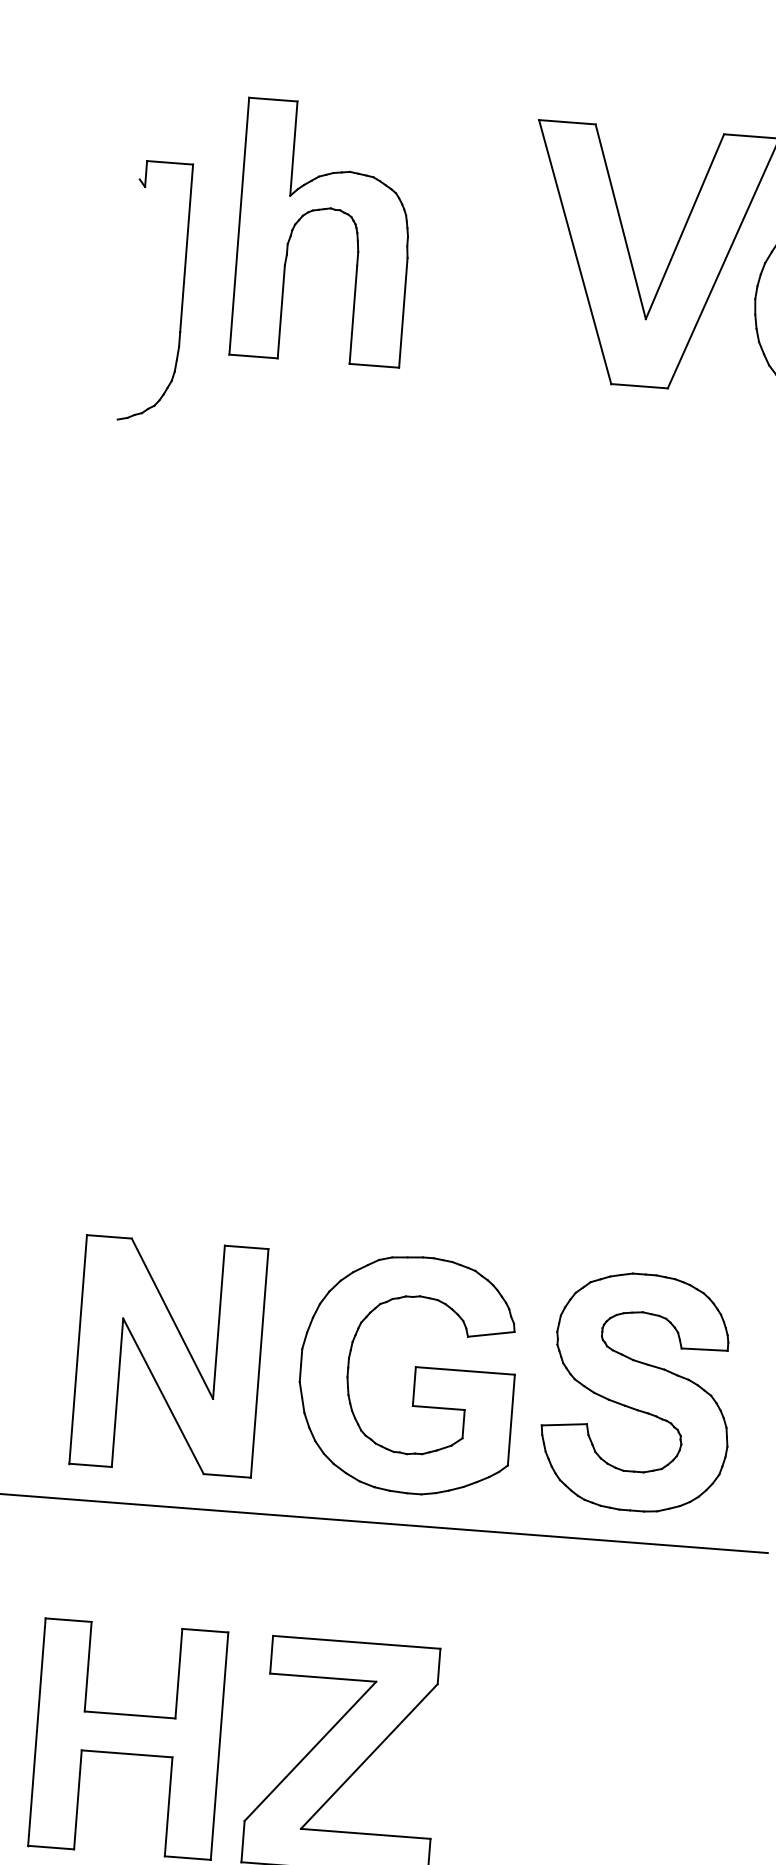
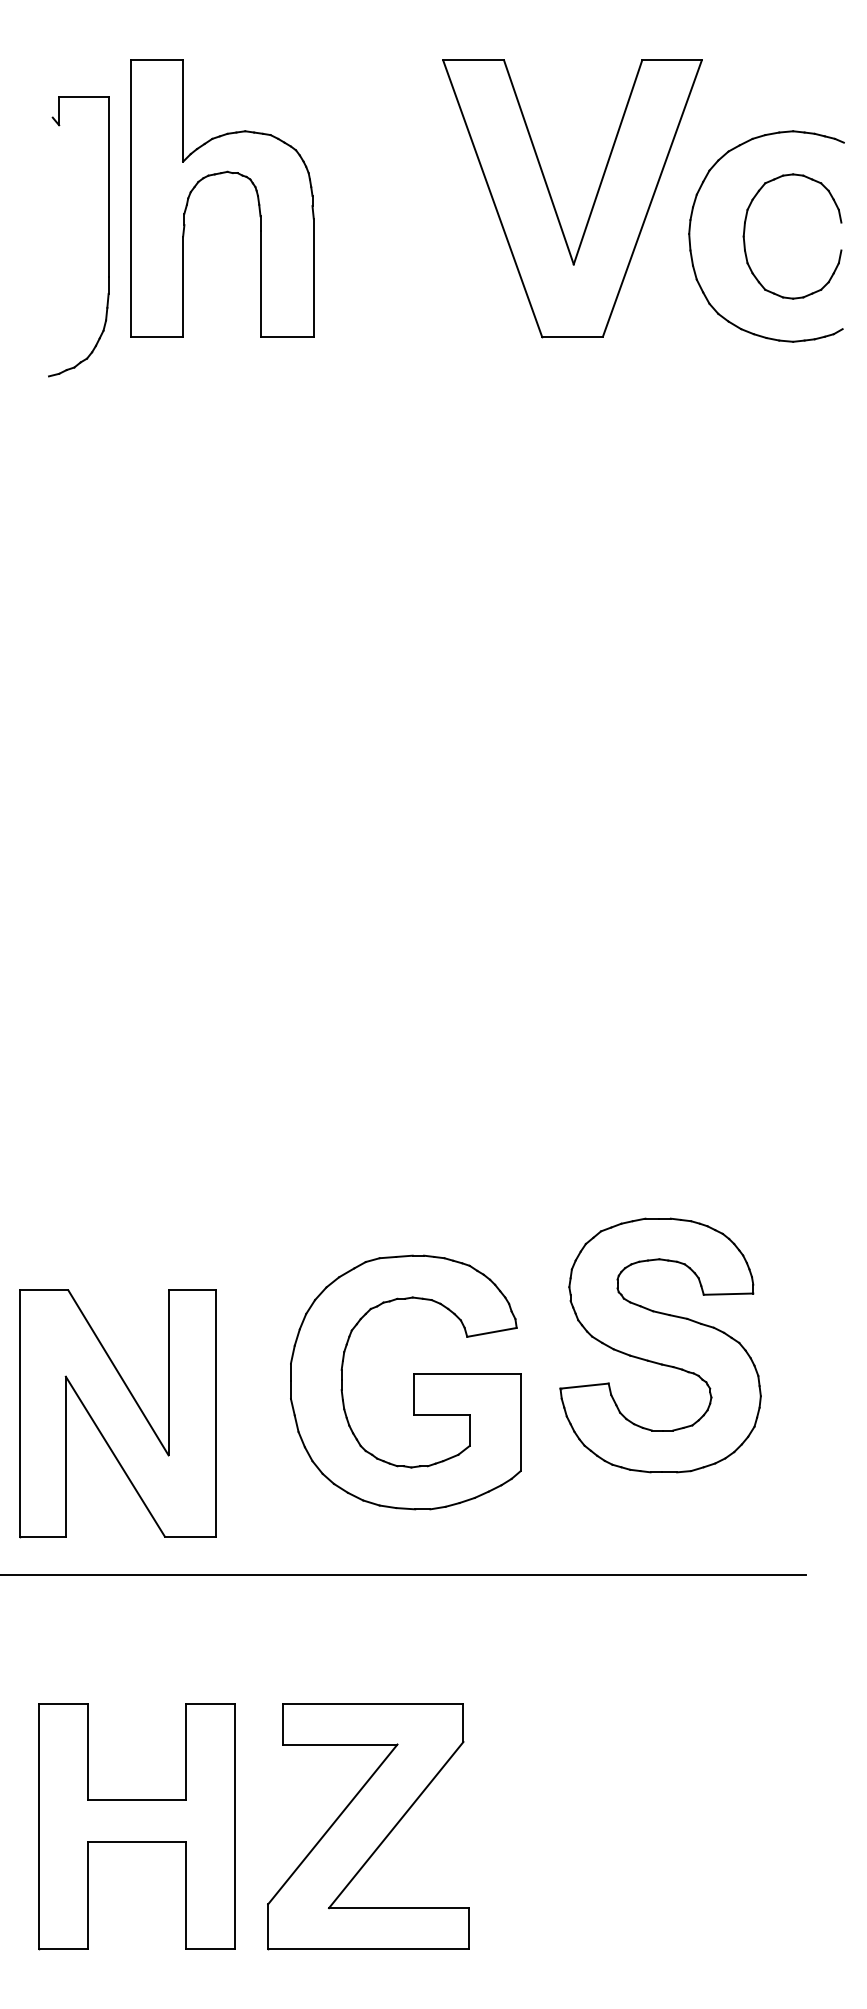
part: (183, 293) -> (108, 236), moved
part: (168, 1356) -> (117, 1413), moved
part: (414, 1375) -> (413, 1382), moved
part: (637, 1392) -> (660, 1345), moved

